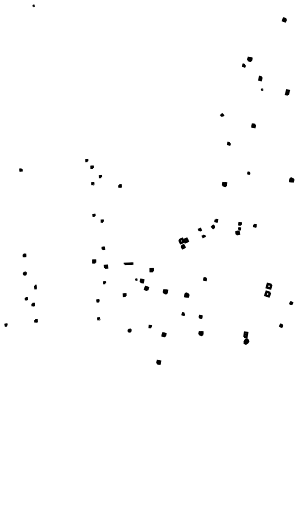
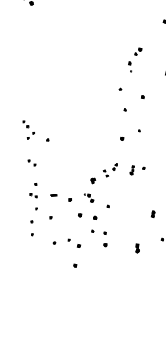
part: (260, 82) -> (129, 66), moved
part: (183, 243) -> (92, 181), size x0.62
part: (100, 263) -> (33, 195), size x0.62
part: (142, 284) -> (89, 198), moved
part: (267, 289) -> (152, 213), size x0.62

